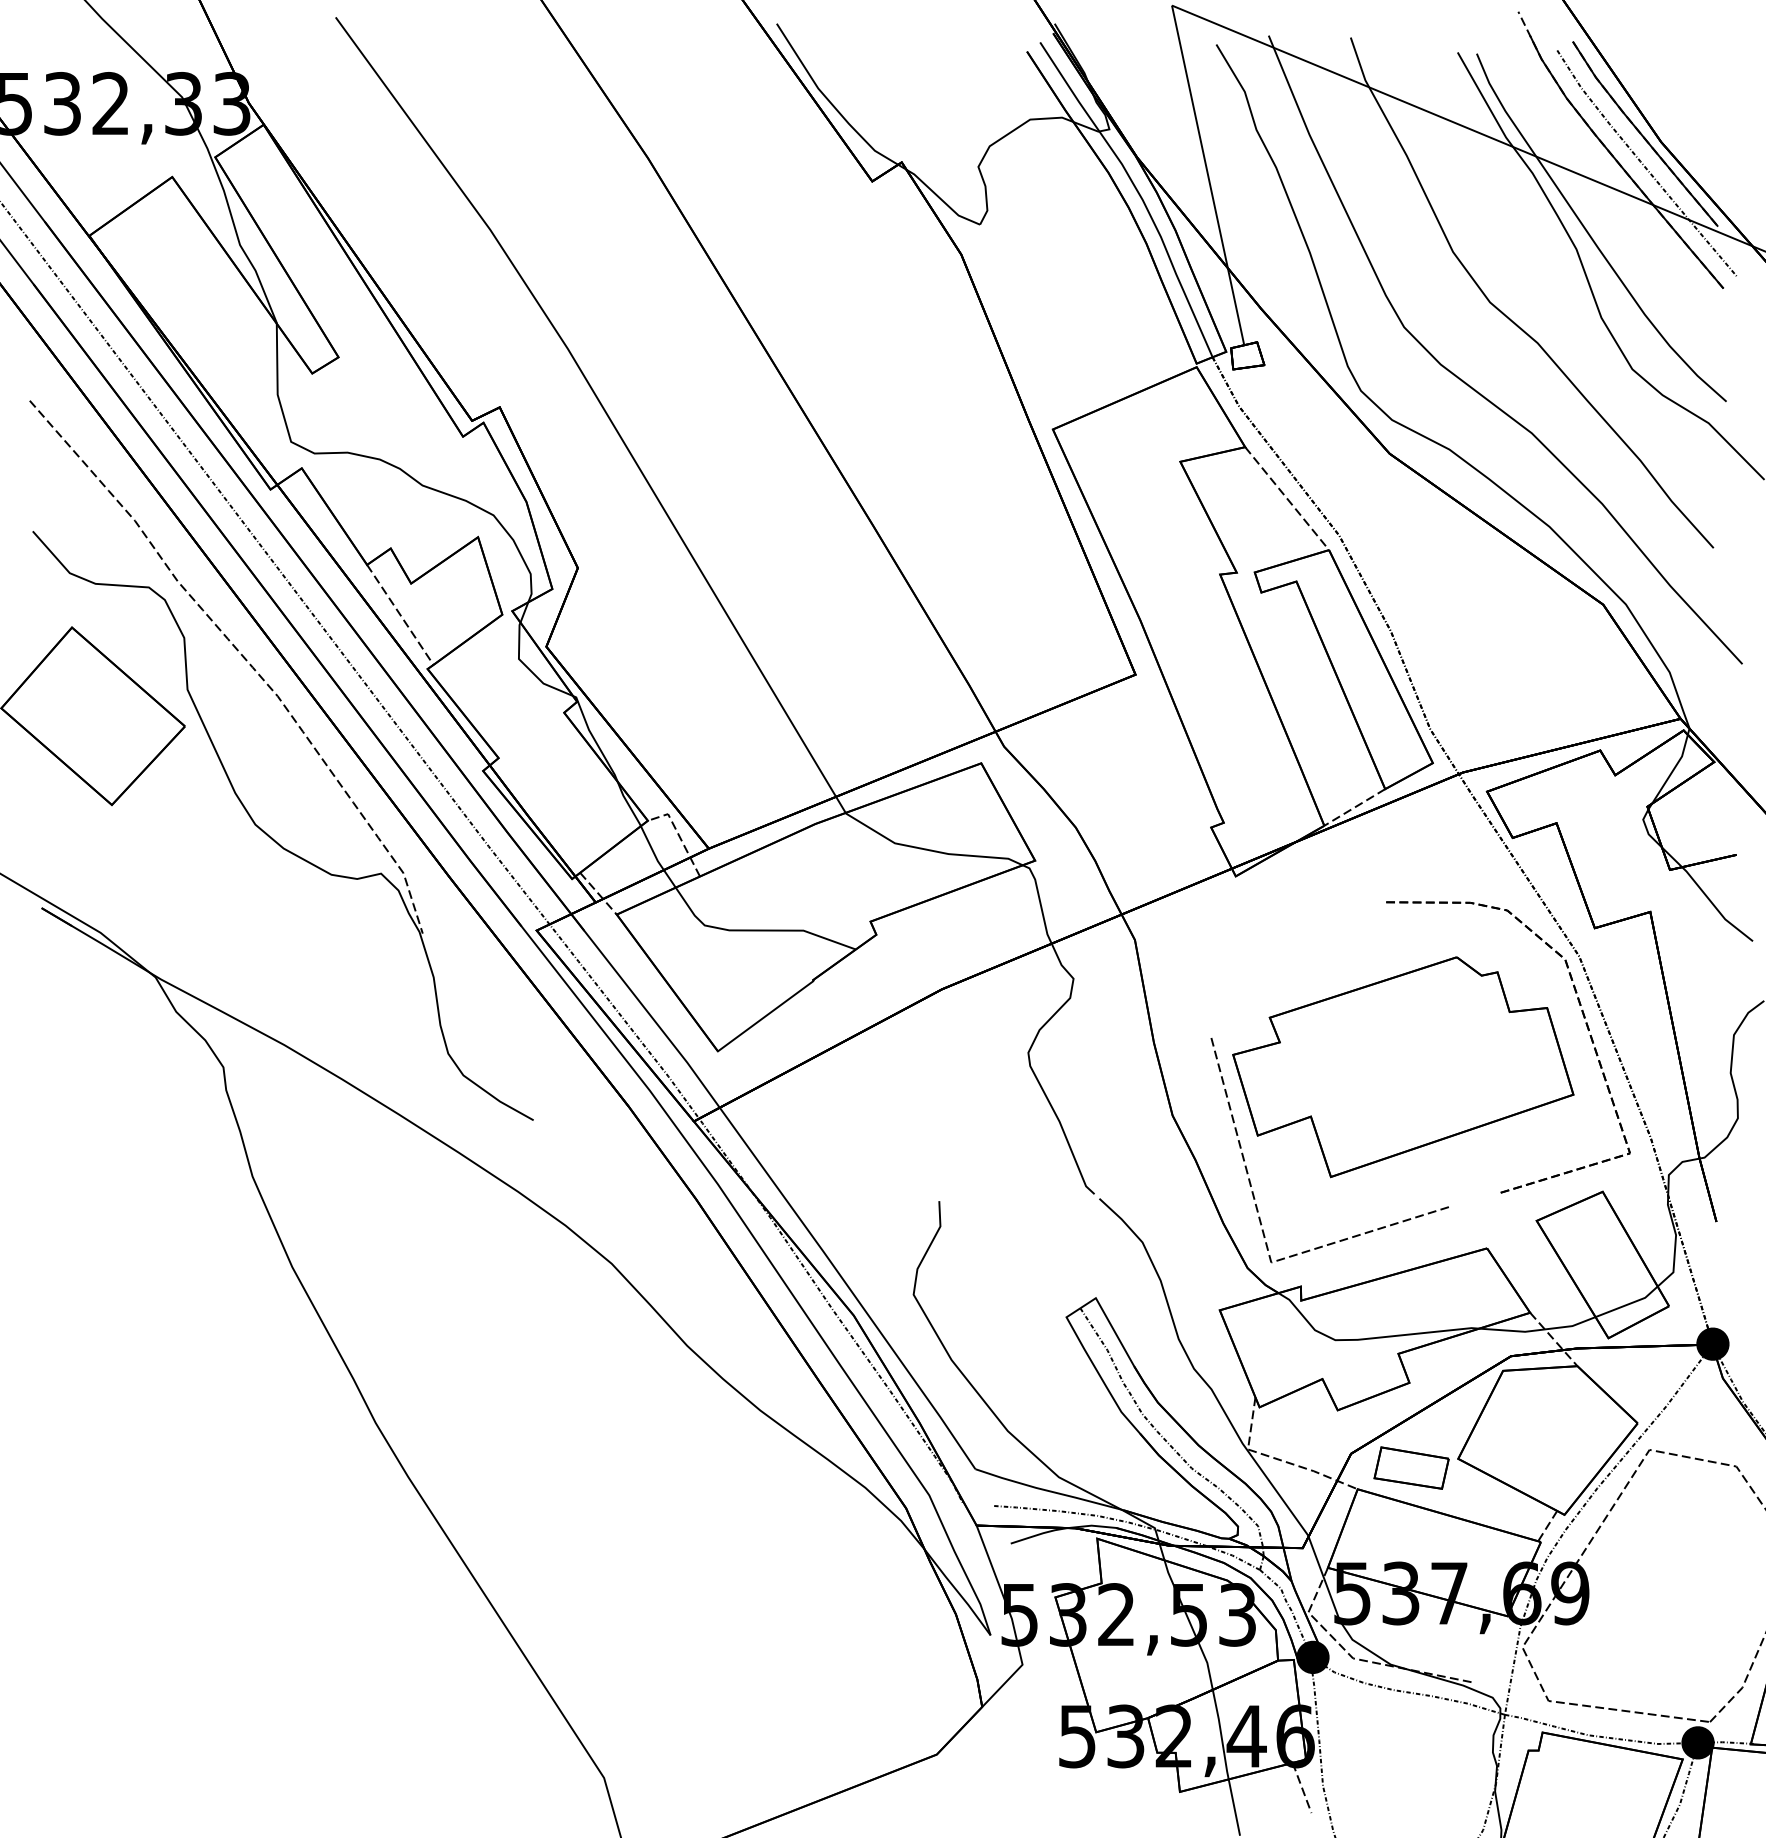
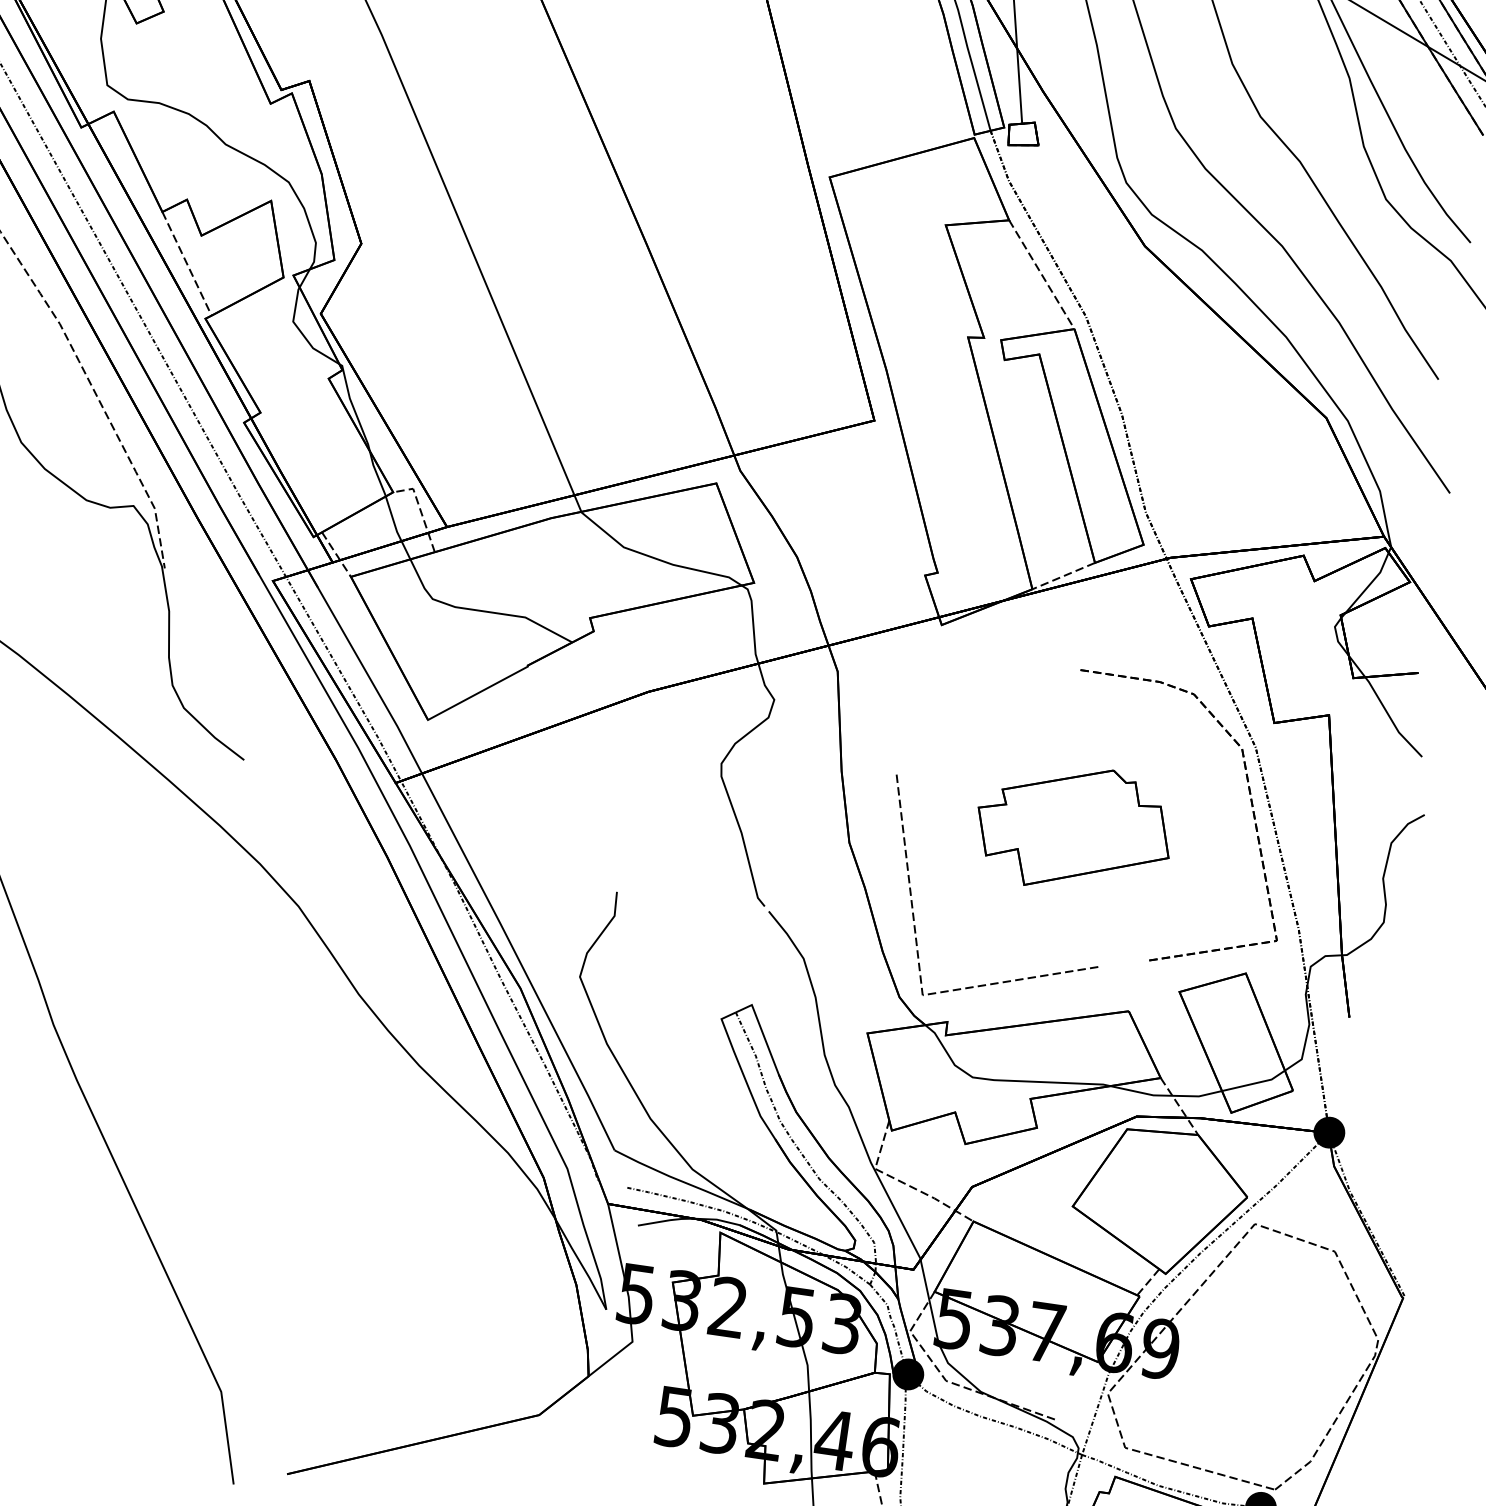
part: (1403, 1067) -> (1074, 828), size x0.6
part: (1411, 1467) -> (1027, 1208), removed

